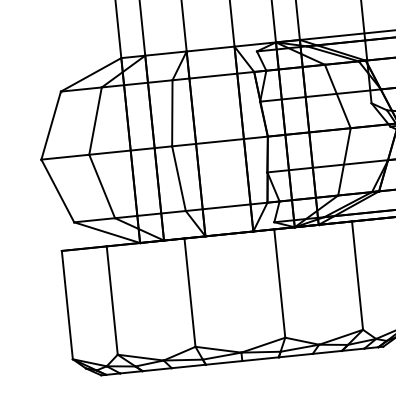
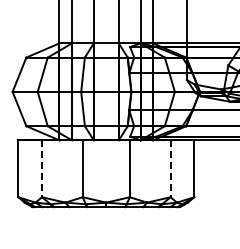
line: (357, 277) -> (170, 169), solid -> dashed
line: (111, 301) -> (41, 169), solid -> dashed

